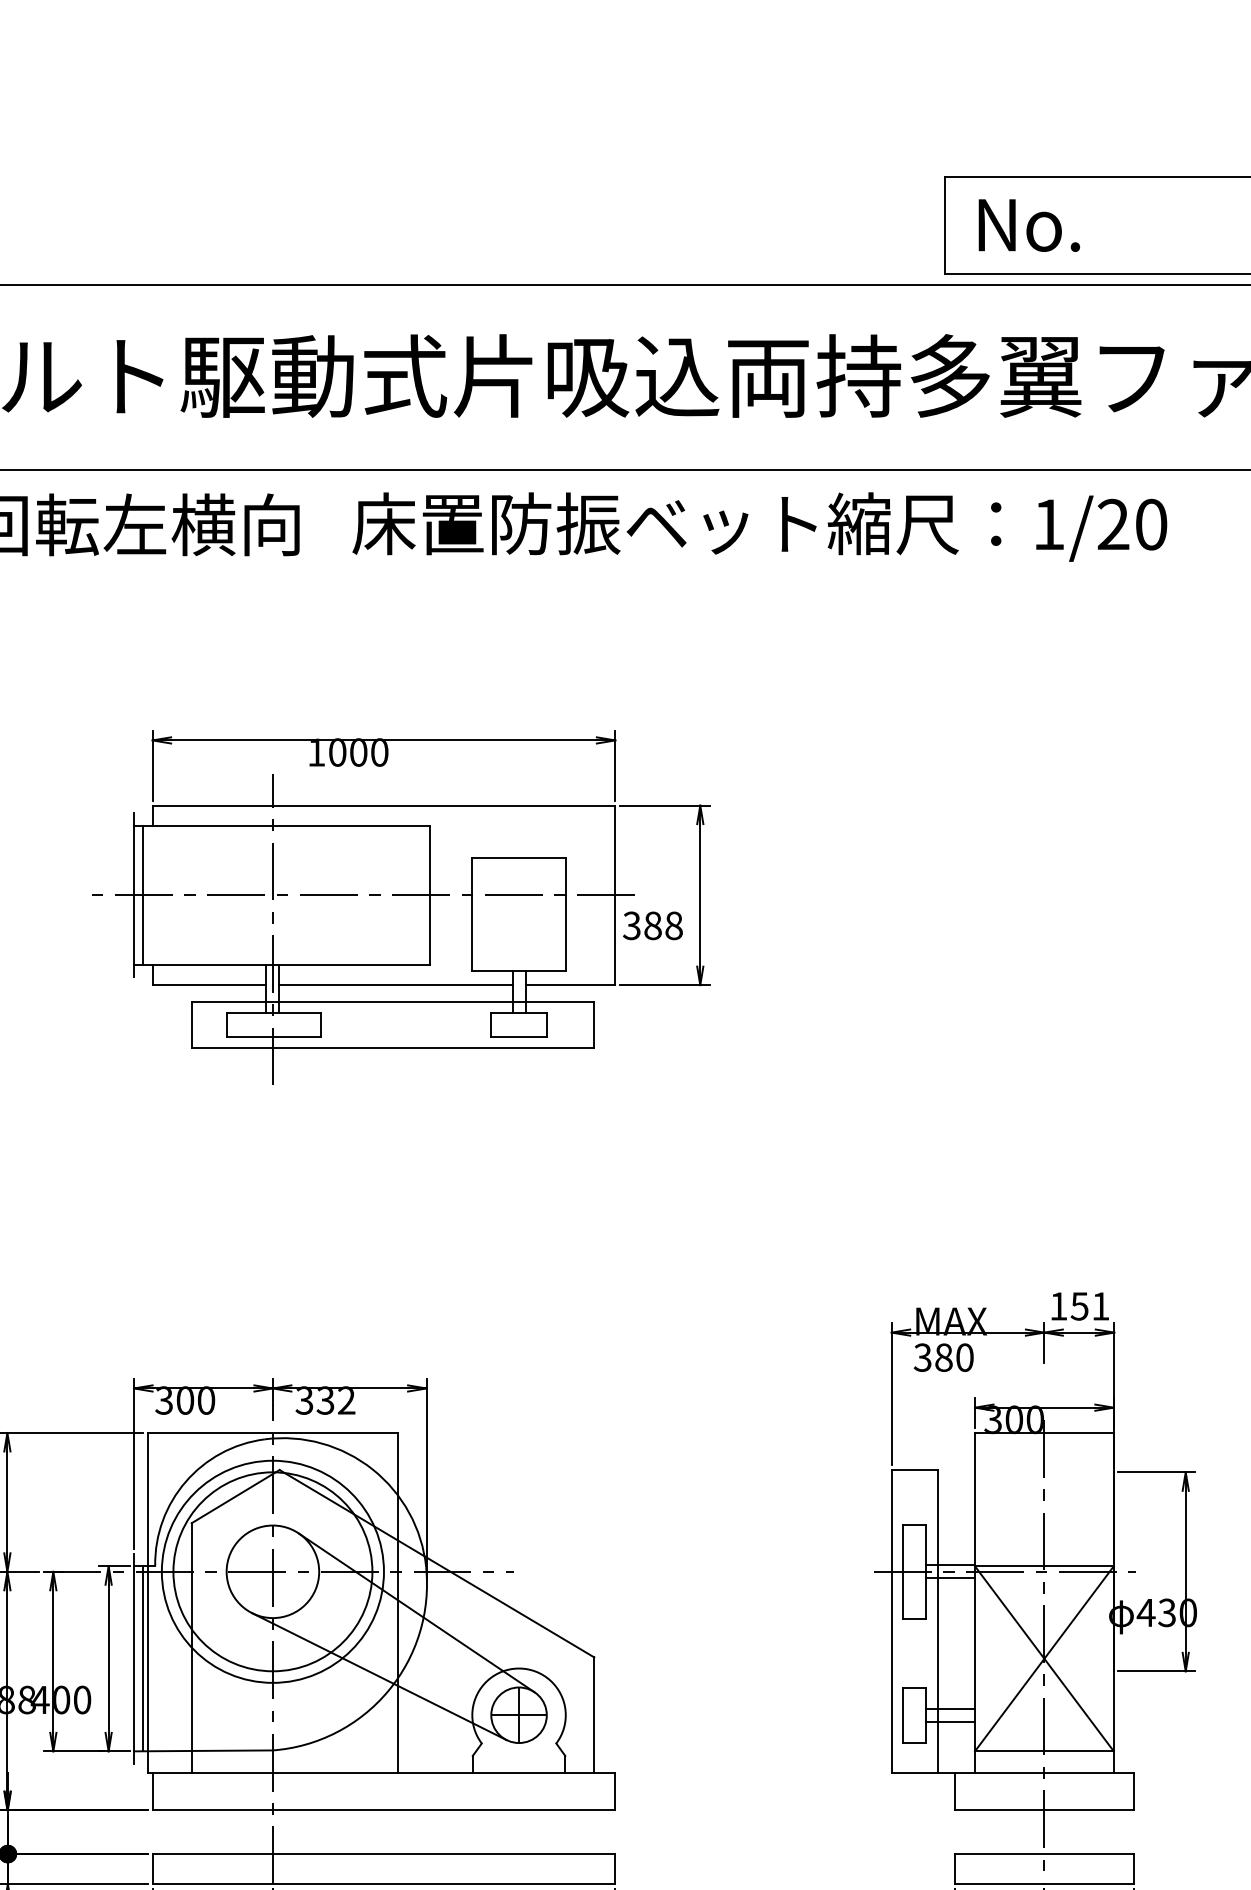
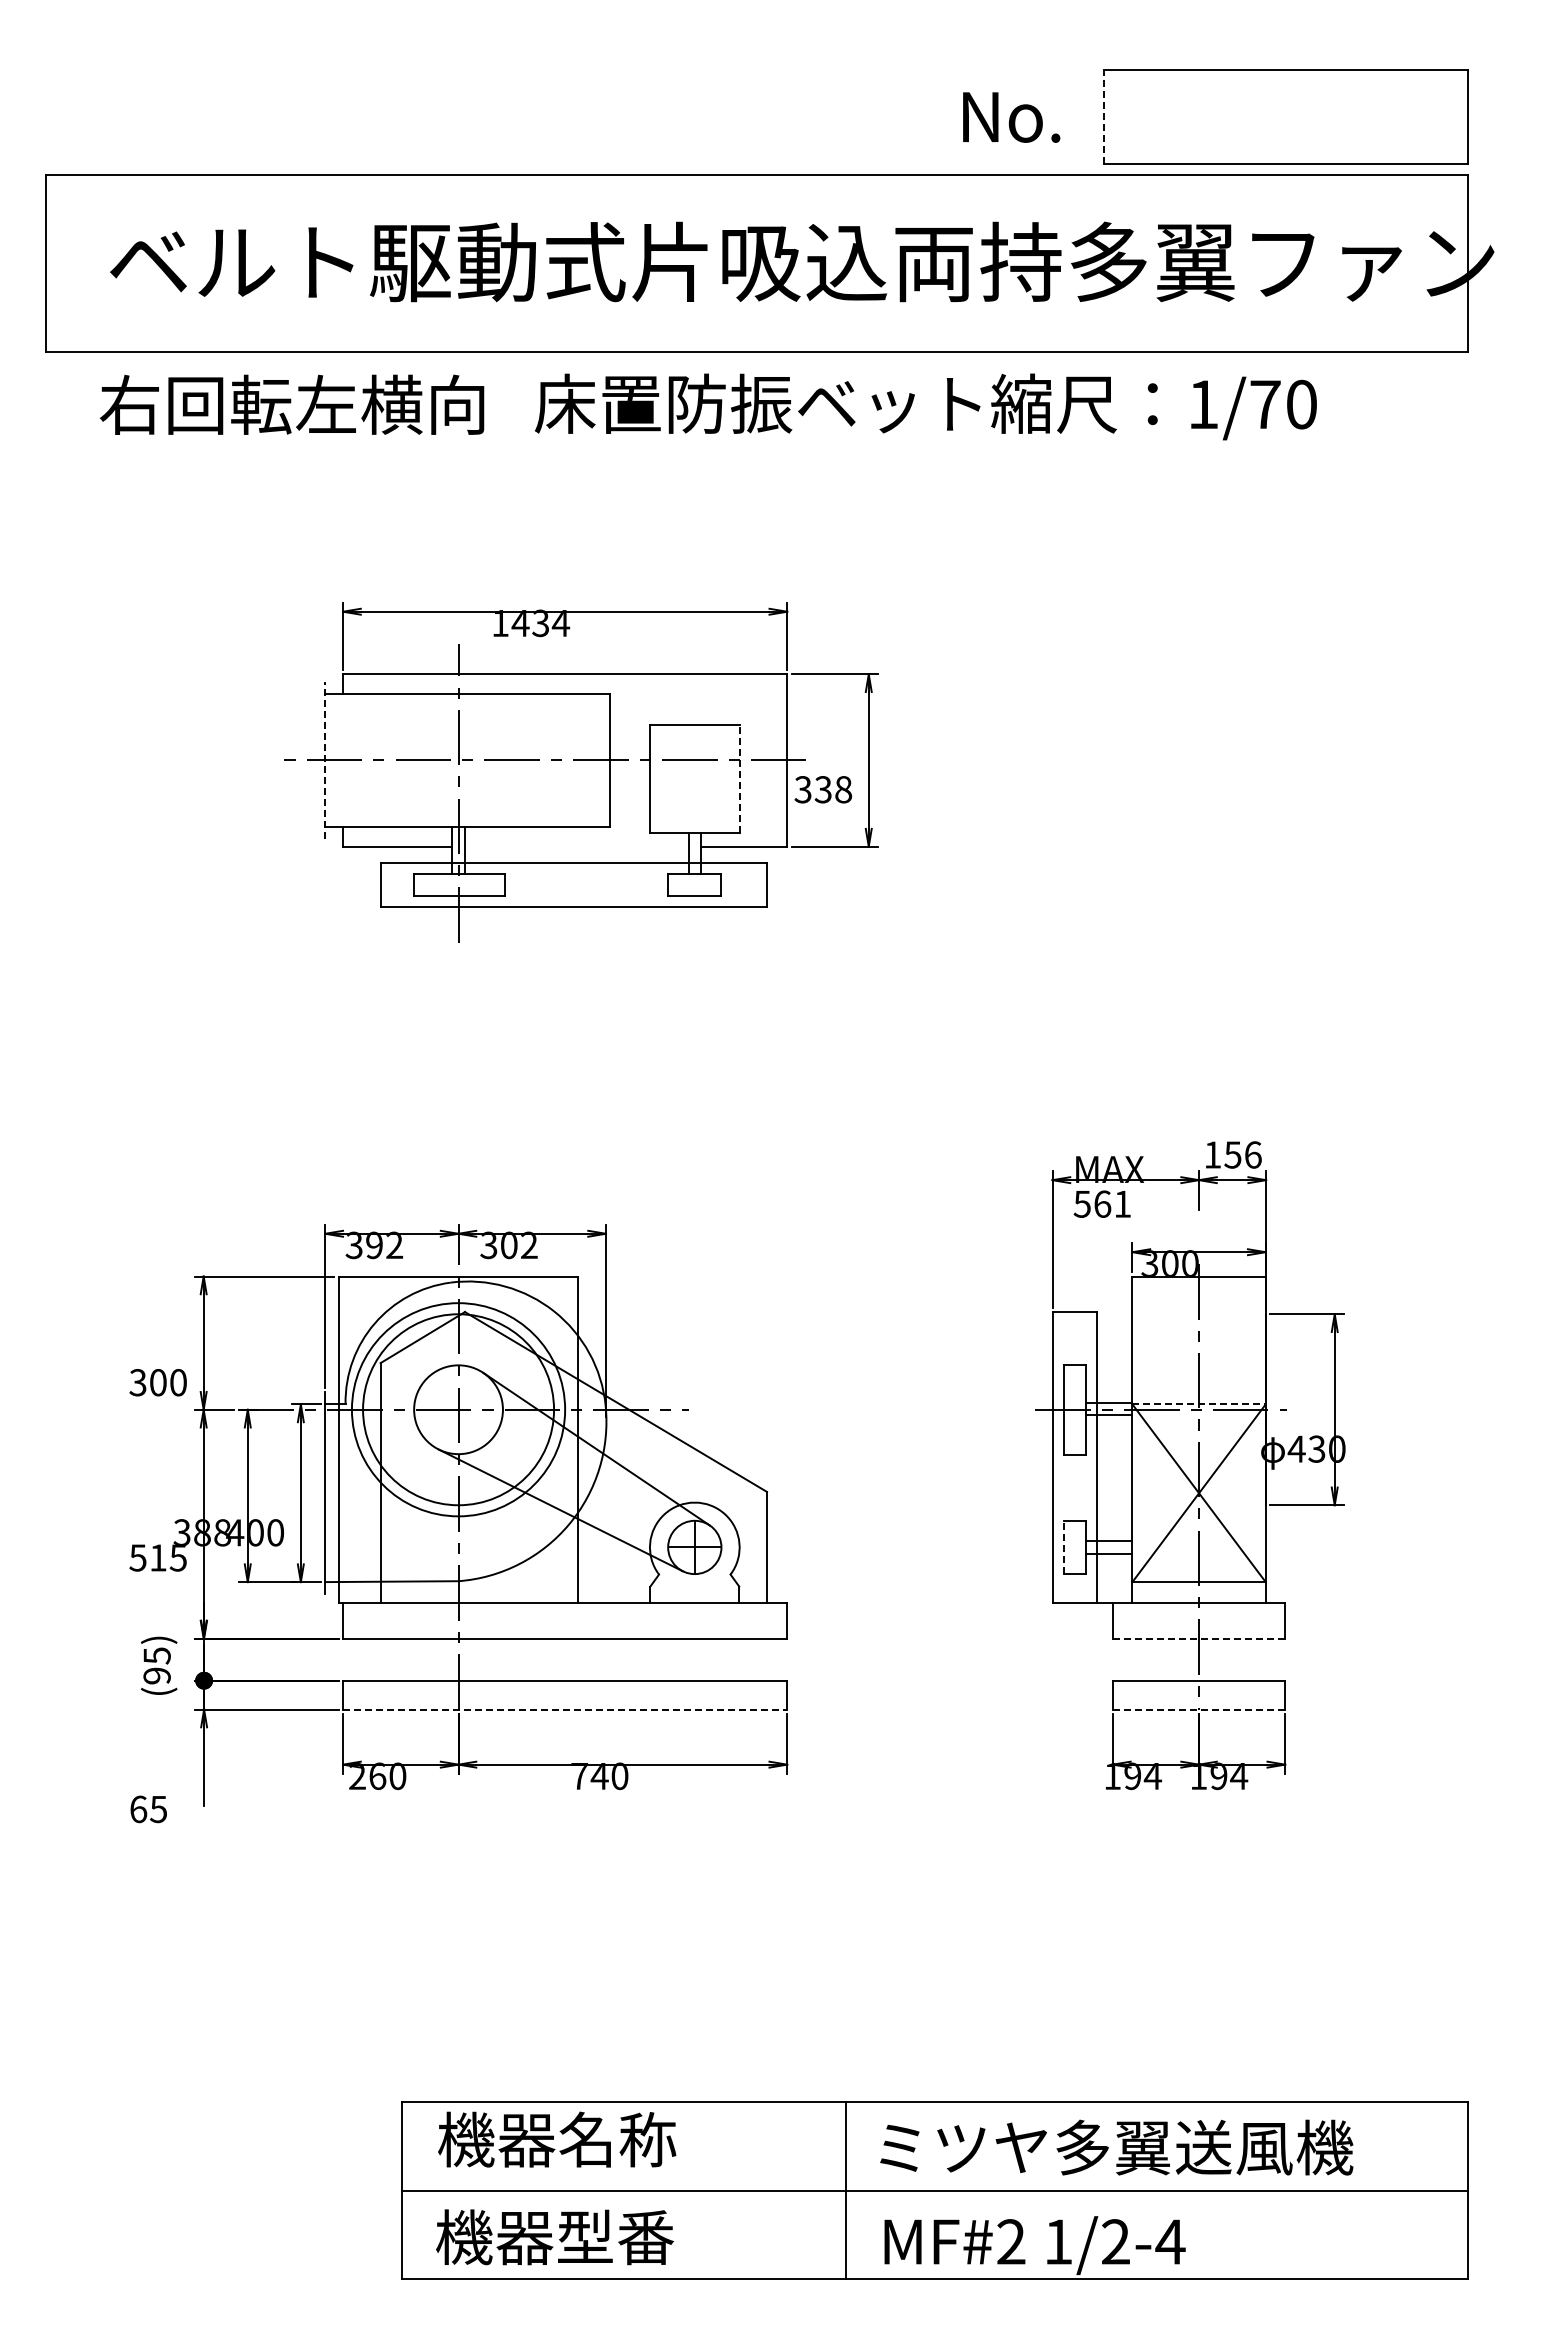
line: (945, 225) -> (1104, 117), solid -> dashed
text: (1029, 225) -> (1011, 117), moved
text: (1113, 523) -> (1265, 403), 1/20 -> 1/70
text: (358, 752) -> (540, 623), 1000 -> 1434
line: (134, 895) -> (325, 760), solid -> dashed
line: (143, 895) -> (334, 760), removed
line: (565, 914) -> (739, 778), solid -> dashed
text: (652, 925) -> (822, 789), 388 -> 338
line: (395, 985) -> (576, 846), removed
text: (1101, 1305) -> (1253, 1154), 151 -> 156
text: (943, 1356) -> (1102, 1203), 380 -> 561
text: (195, 1400) -> (384, 1245), 300 -> 392
text: (324, 1400) -> (508, 1245), 332 -> 302
line: (1044, 1566) -> (1199, 1404), solid -> dashed
line: (143, 1659) -> (334, 1493), removed
line: (903, 1715) -> (1063, 1547), solid -> dashed
line: (1043, 1810) -> (1198, 1638), solid -> dashed
line: (384, 1884) -> (565, 1709), solid -> dashed
line: (1044, 1884) -> (1199, 1709), solid -> dashed

